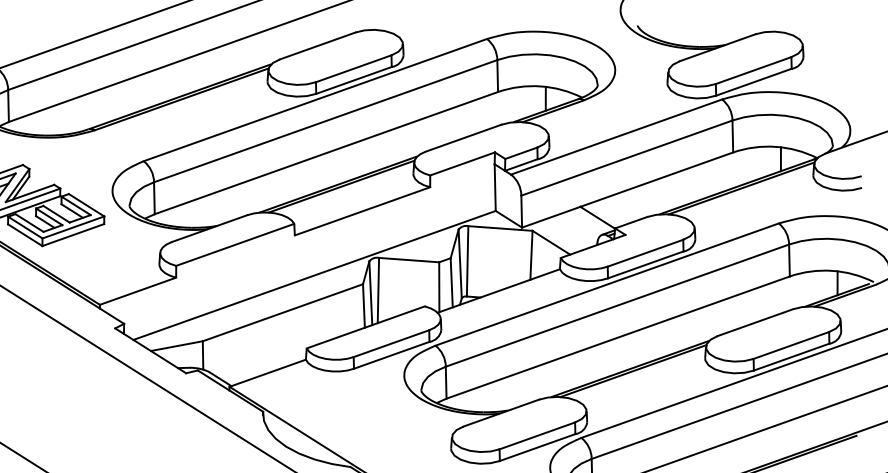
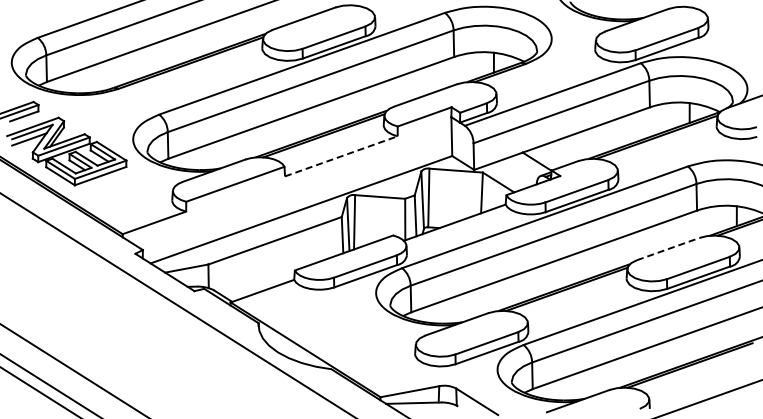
line: (362, 211) -> (341, 156), solid -> dashed
line: (755, 322) -> (668, 248), solid -> dashed

